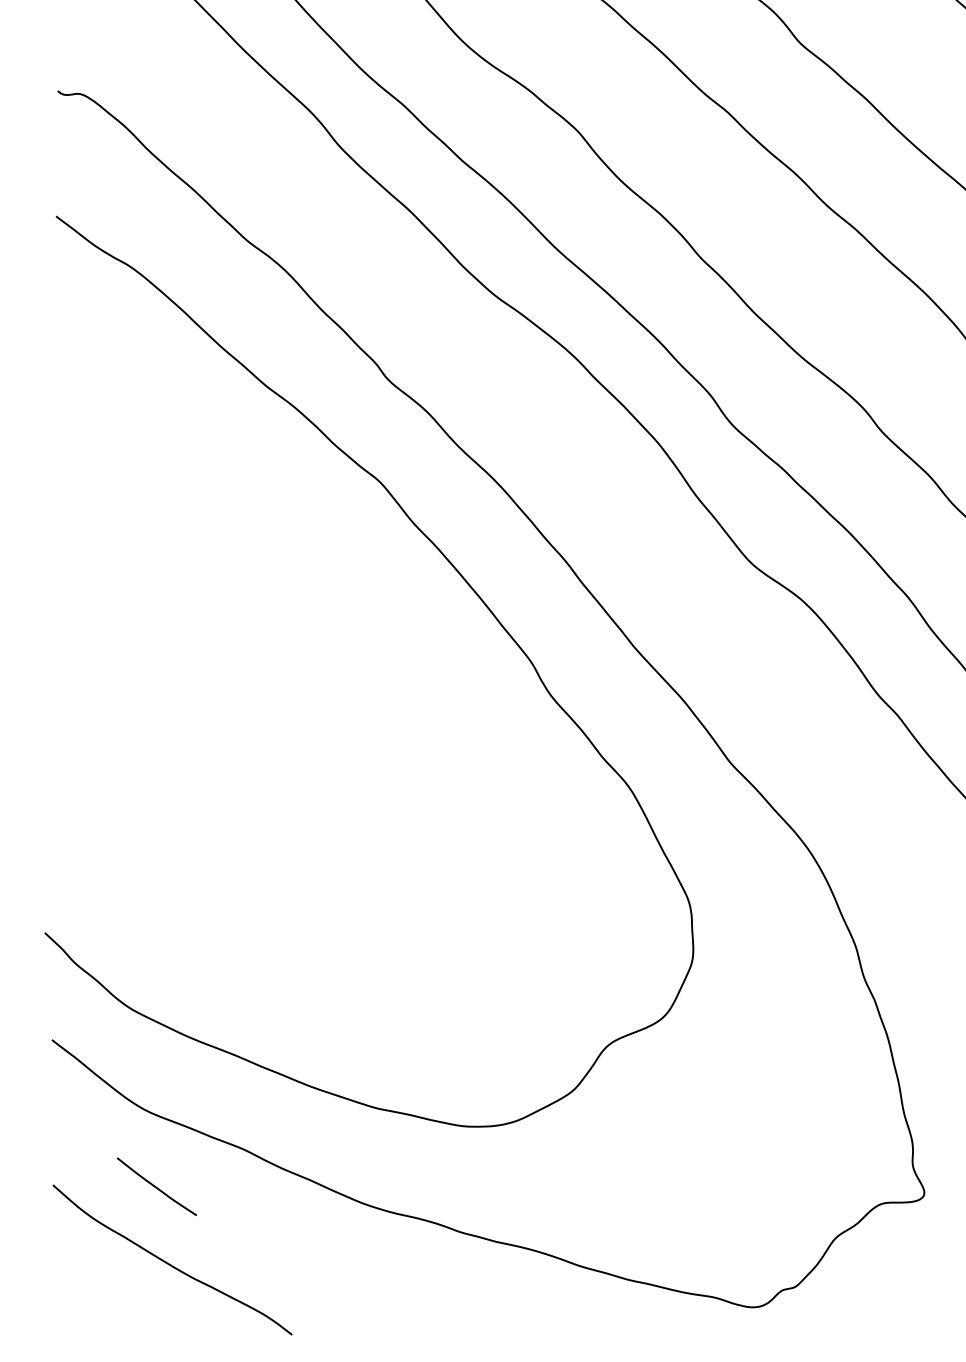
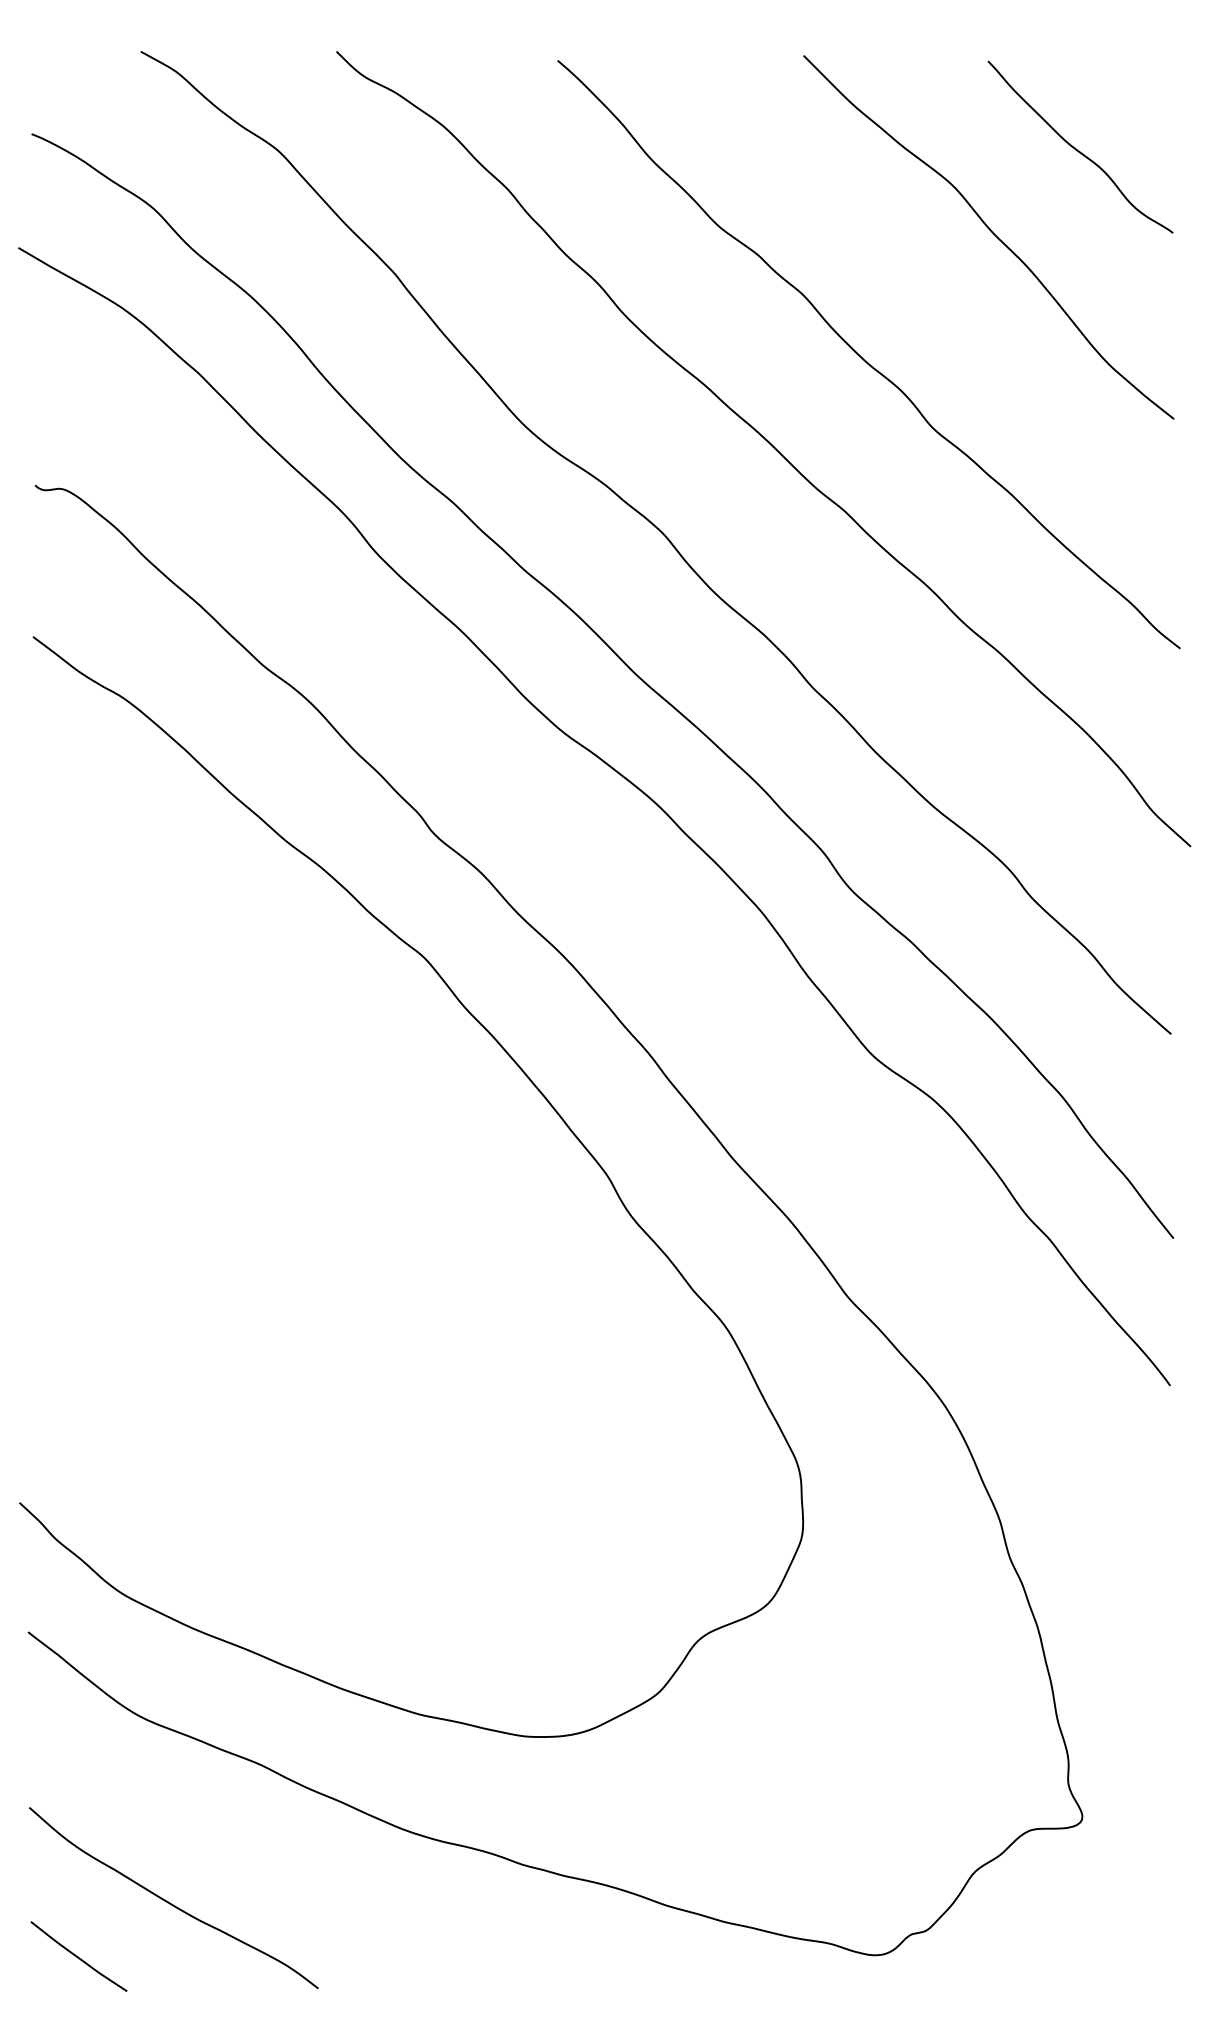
curve: (156, 1186) -> (78, 1956), moved

